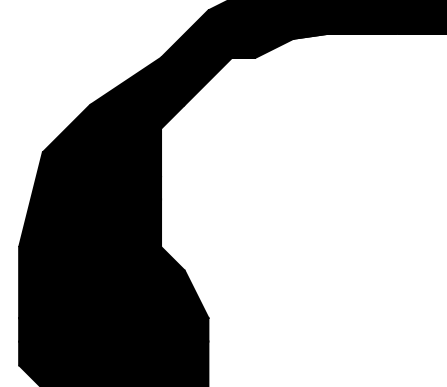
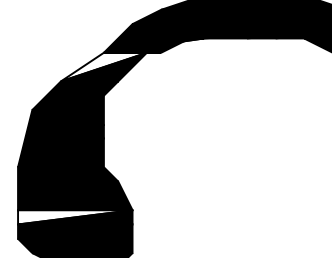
fill: (160, 80) -> (103, 66), removed
fill: (114, 330) -> (75, 217), removed

